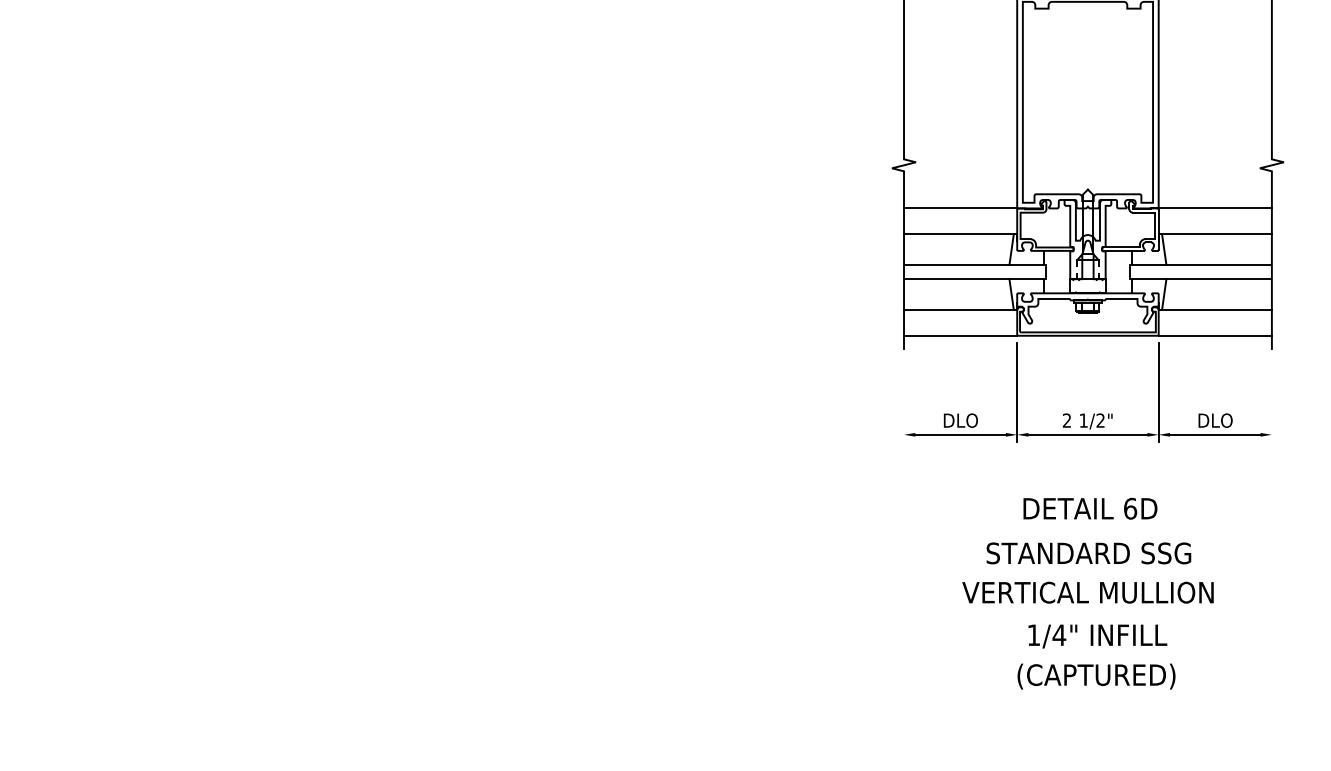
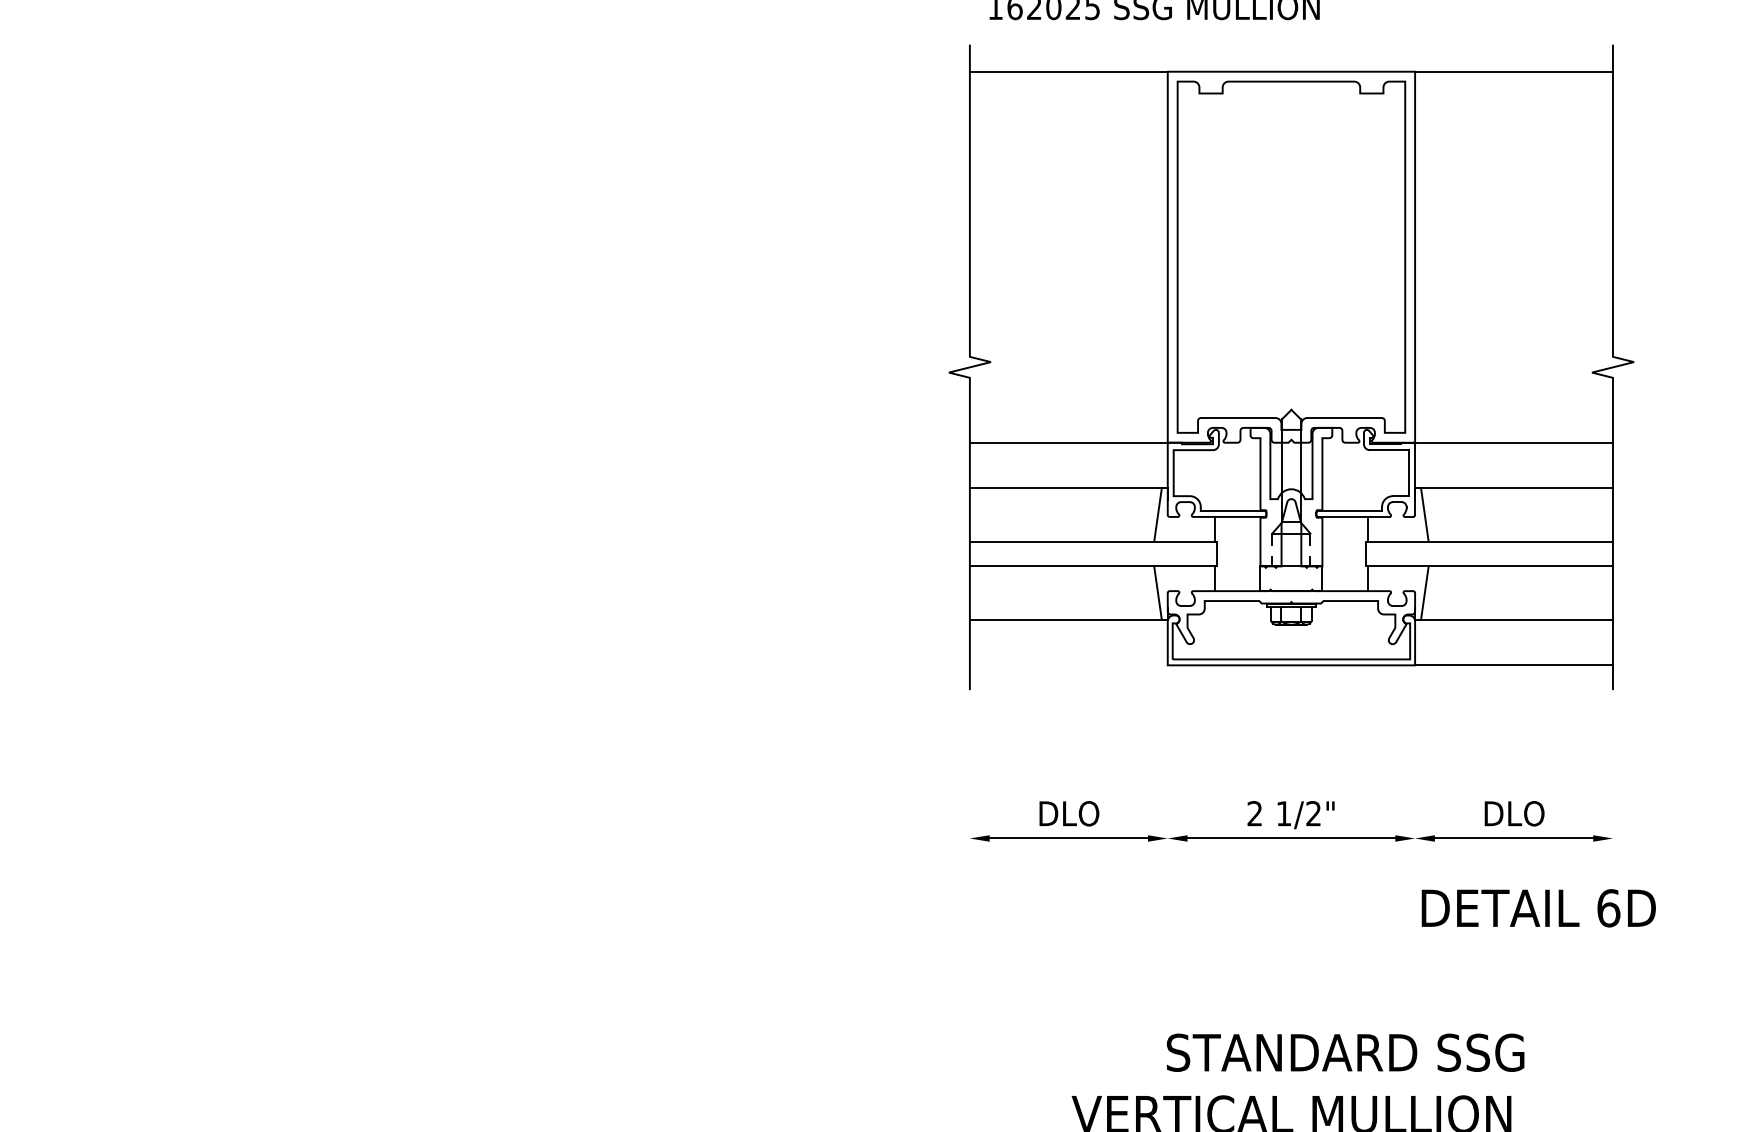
line: (960, 335) -> (1068, 664), removed
line: (1017, 391) -> (1168, 762), removed
line: (1158, 391) -> (1414, 762), removed
text: (1090, 508) -> (1538, 907), moved
text: (1088, 553) -> (1344, 1052), moved

